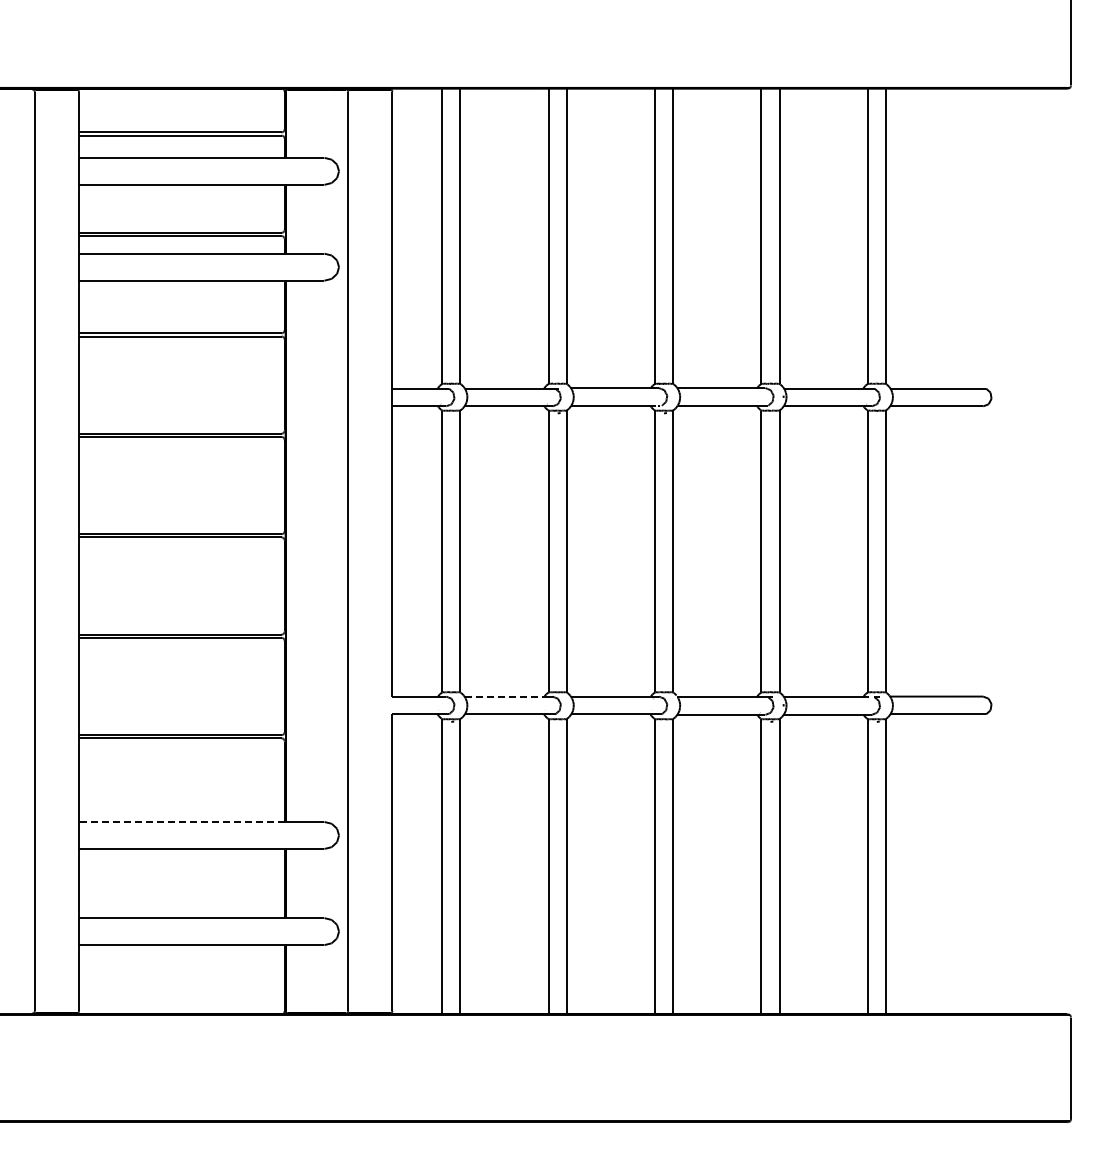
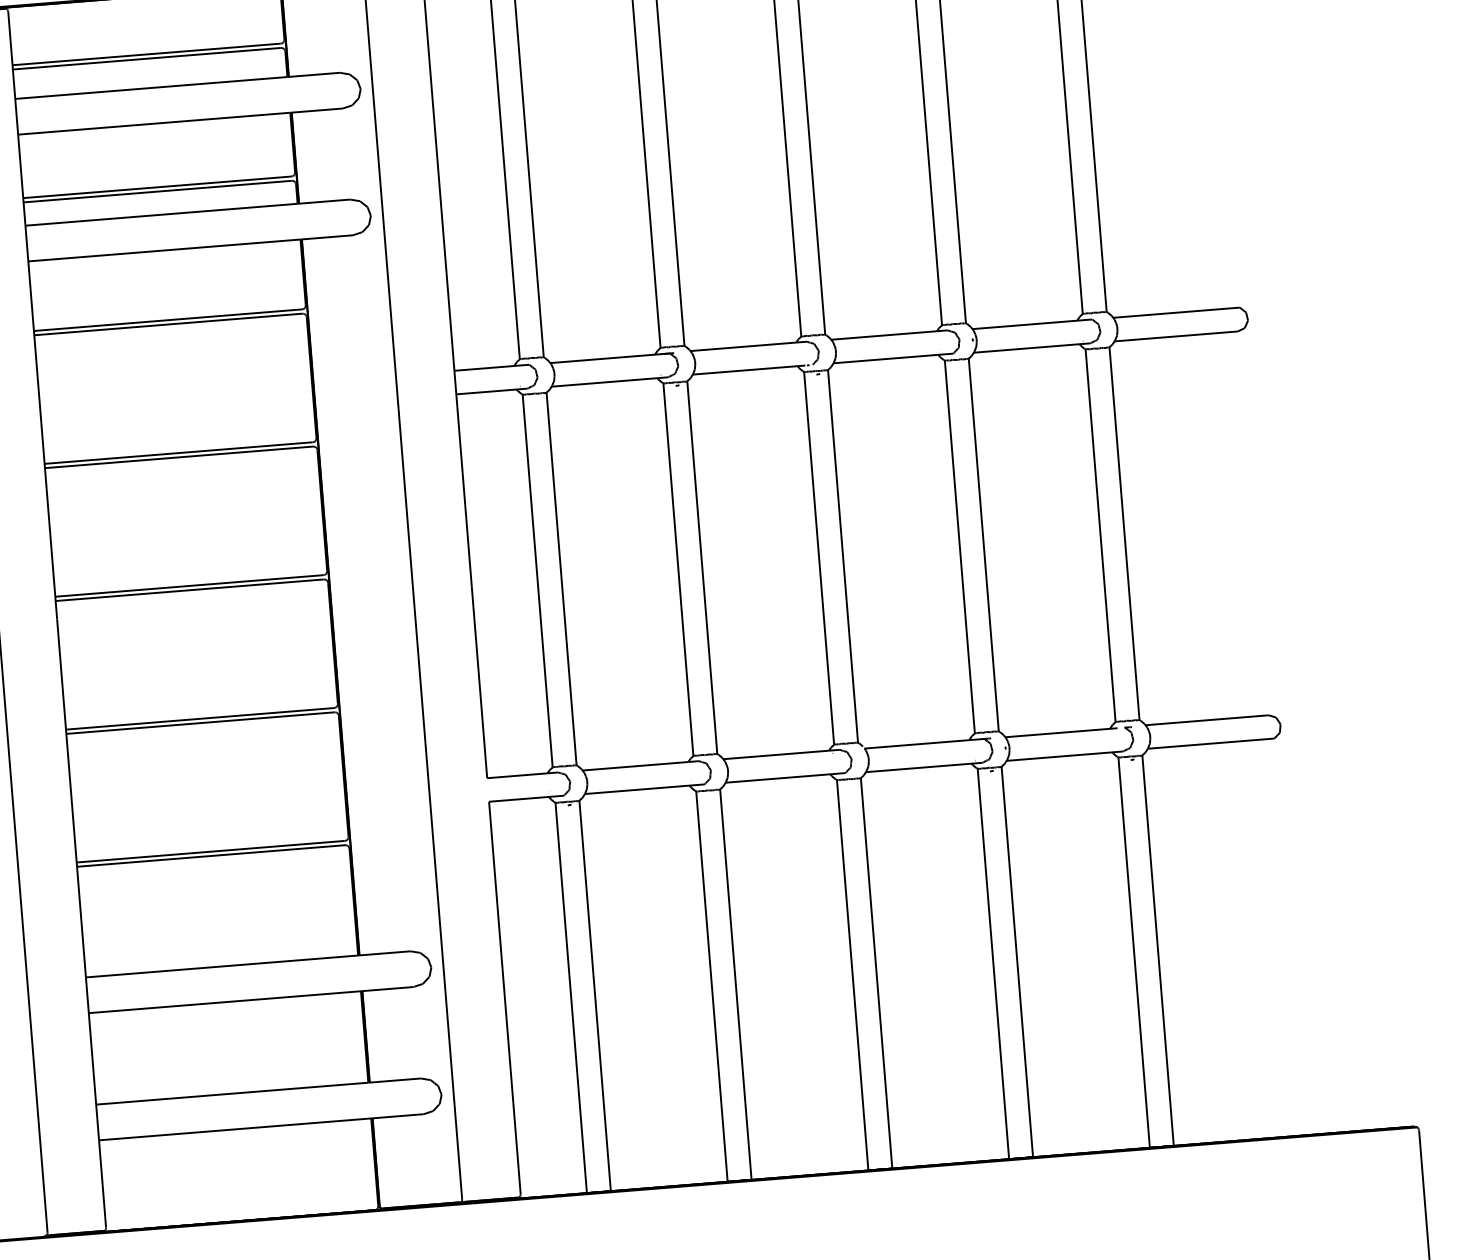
line: (504, 696) -> (635, 766), dashed -> solid
line: (181, 821) -> (221, 965), dashed -> solid

